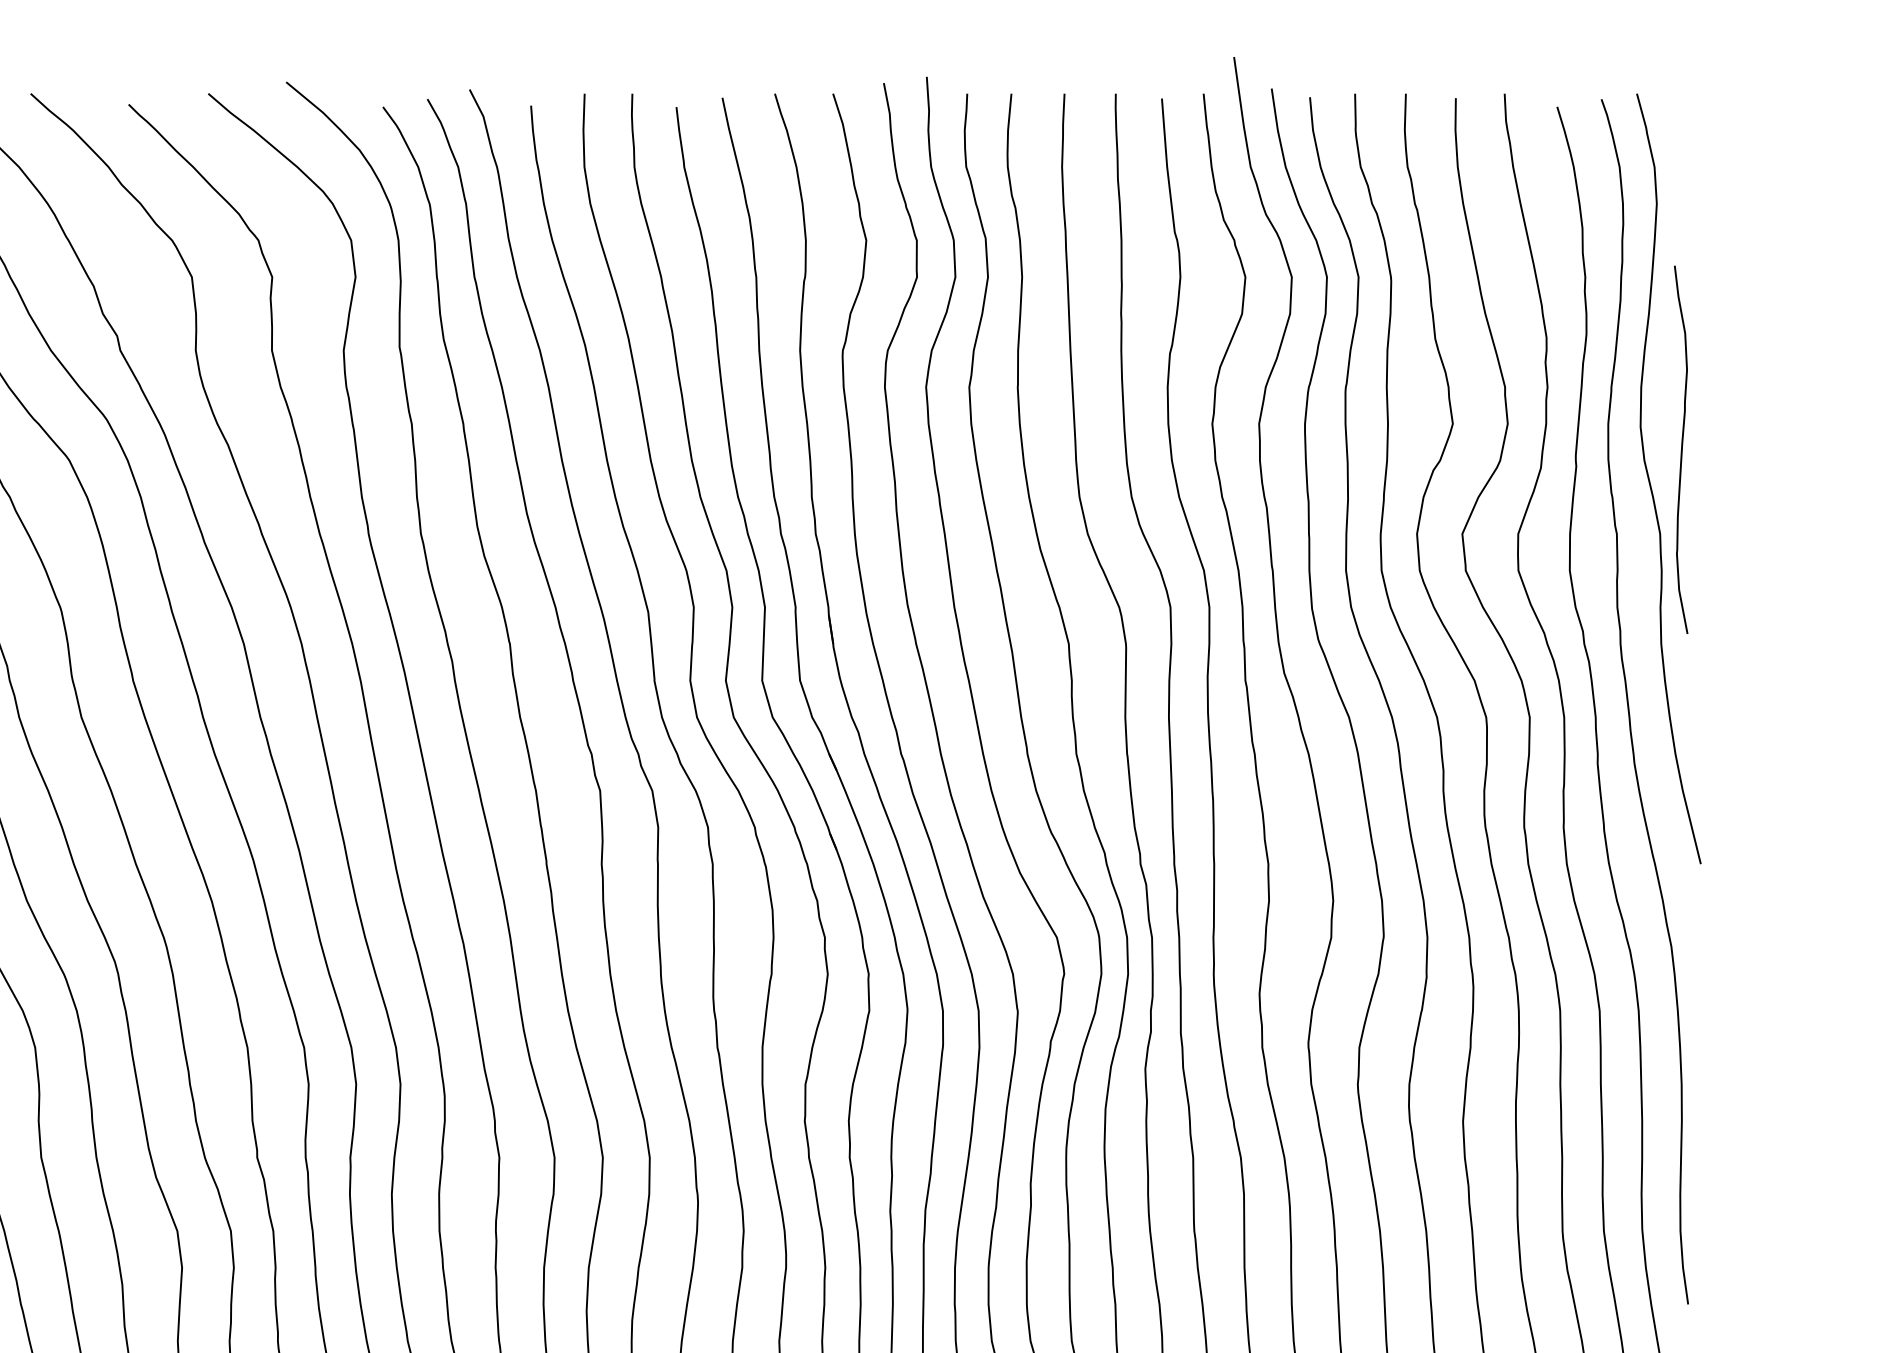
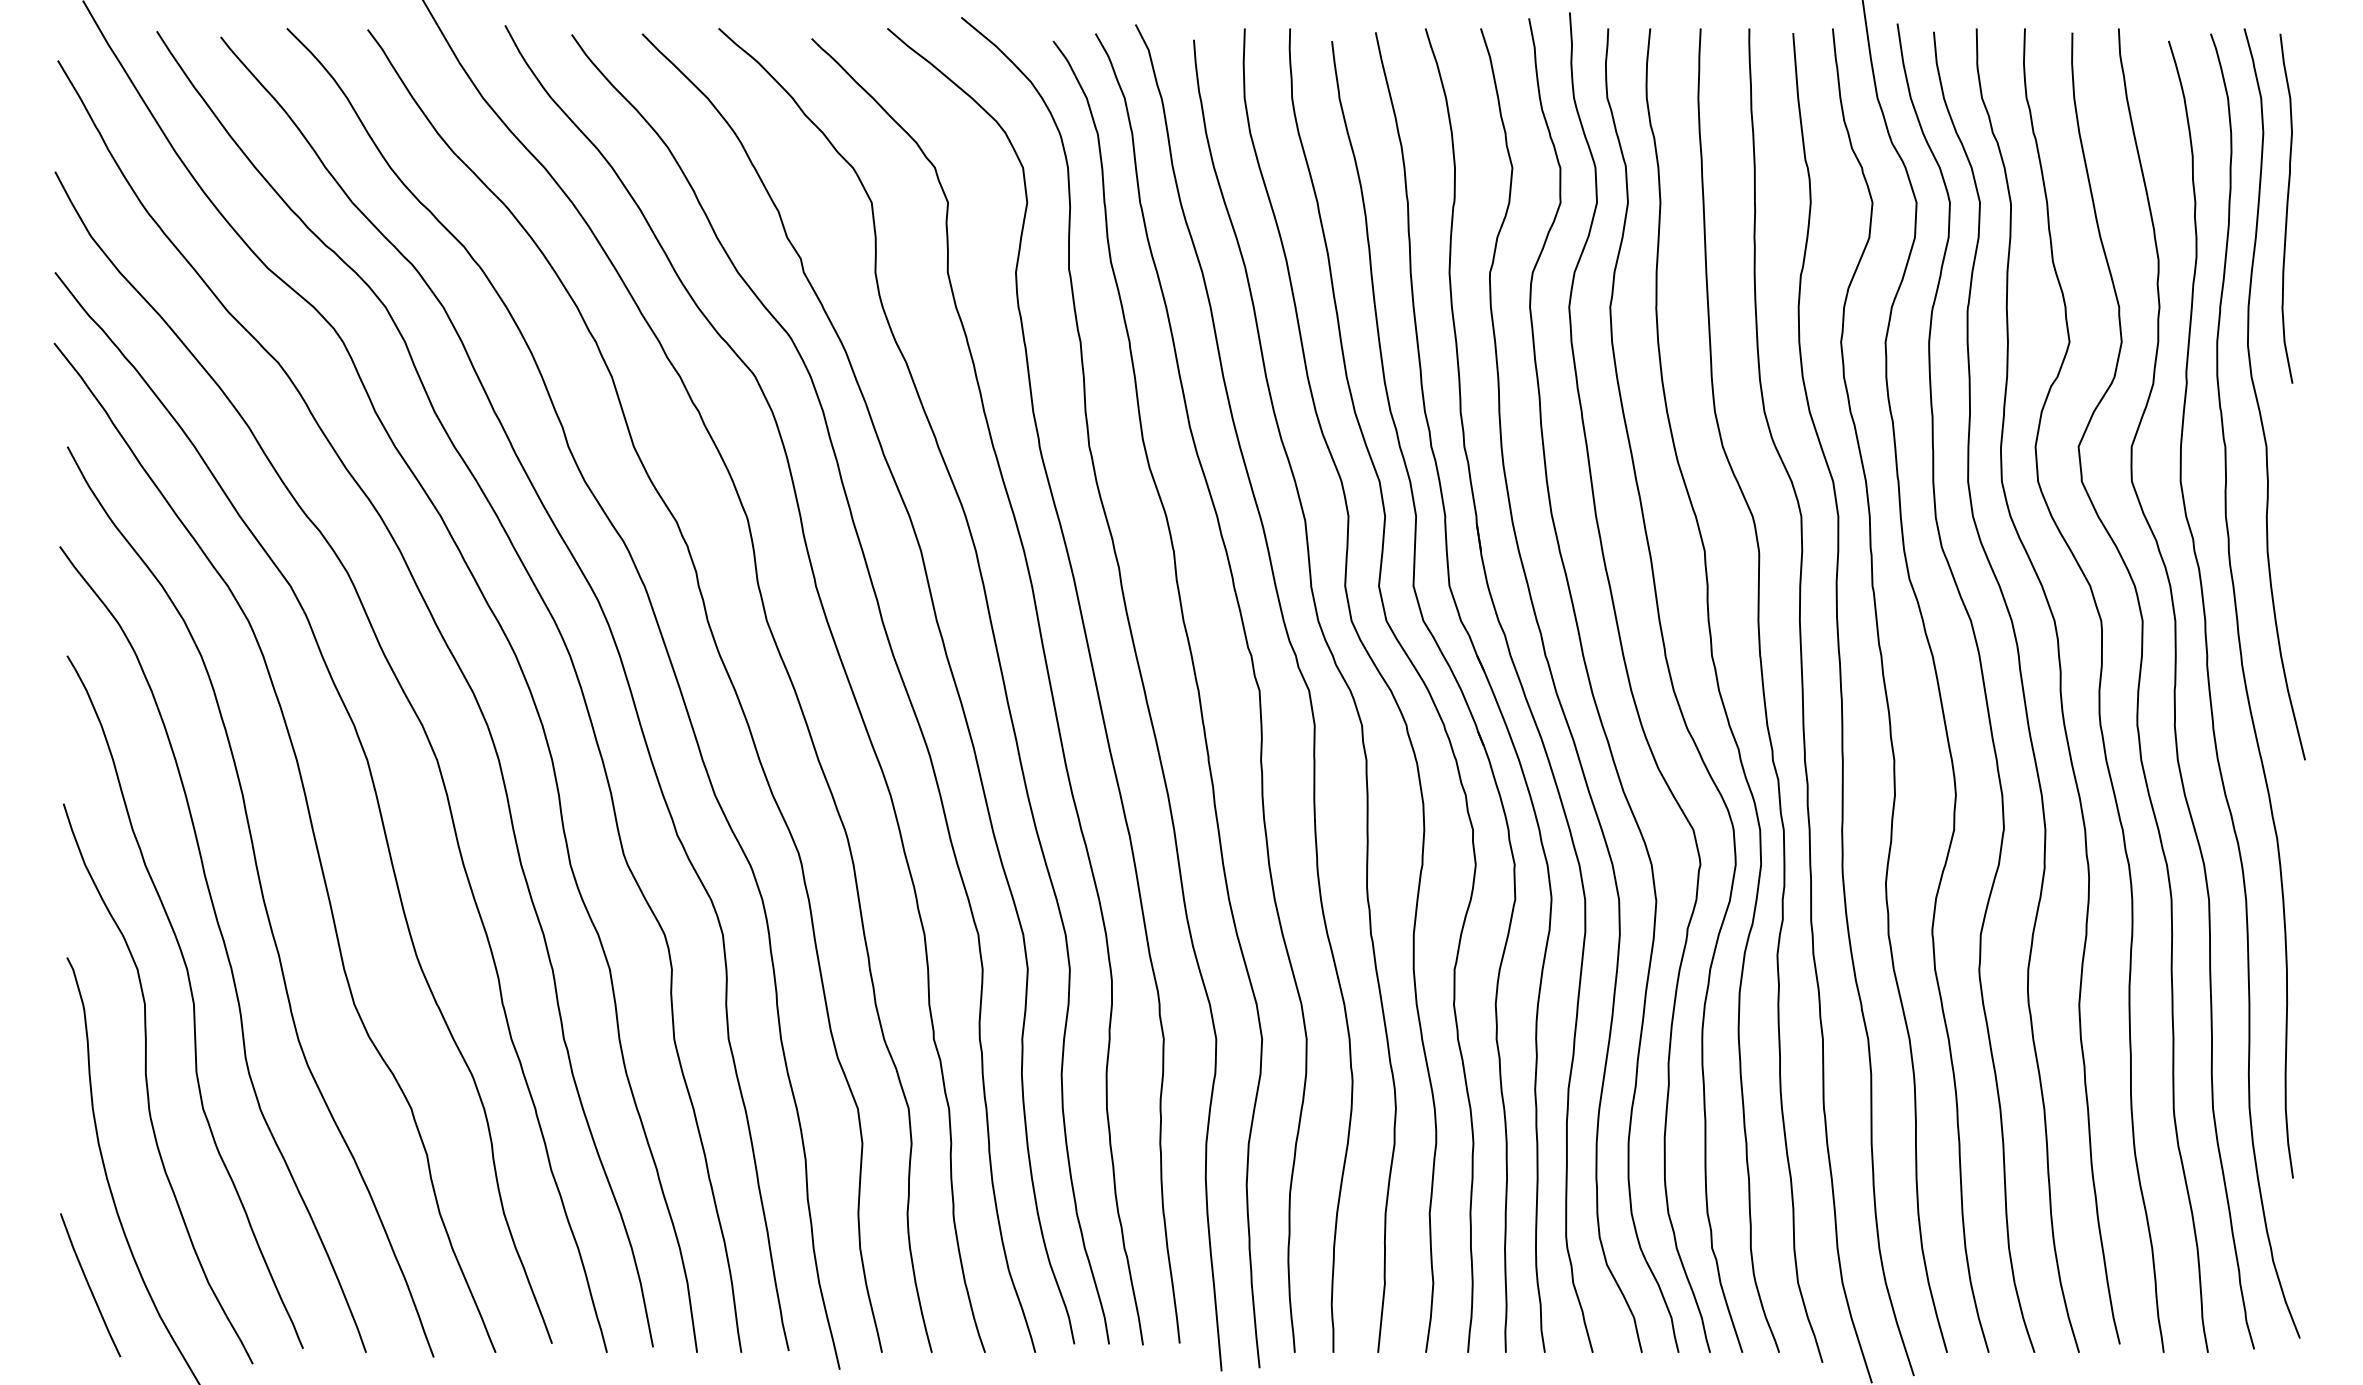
curve: (1681, 449) -> (2286, 208), moved

